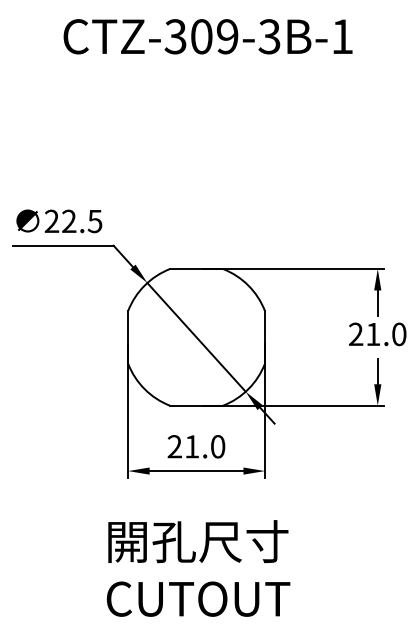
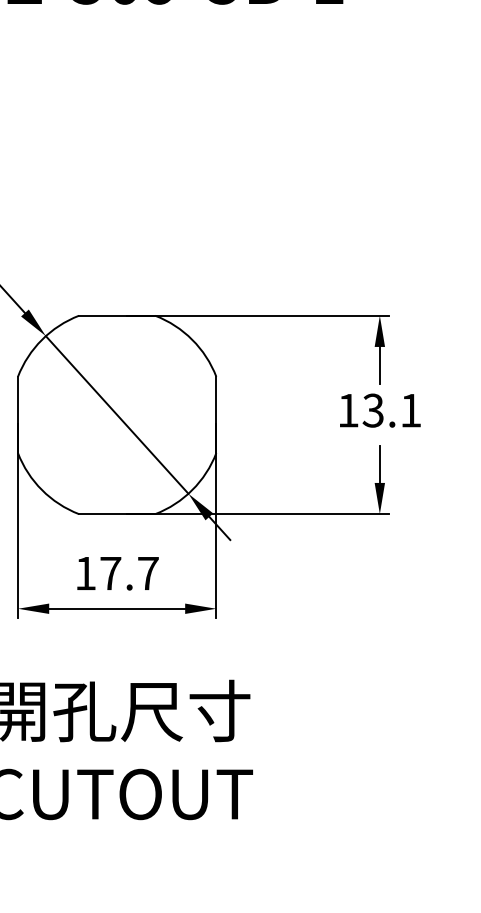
text: (377, 334) -> (379, 410), 21.0 -> 13.1
text: (196, 446) -> (117, 573), 21.0 -> 17.7

